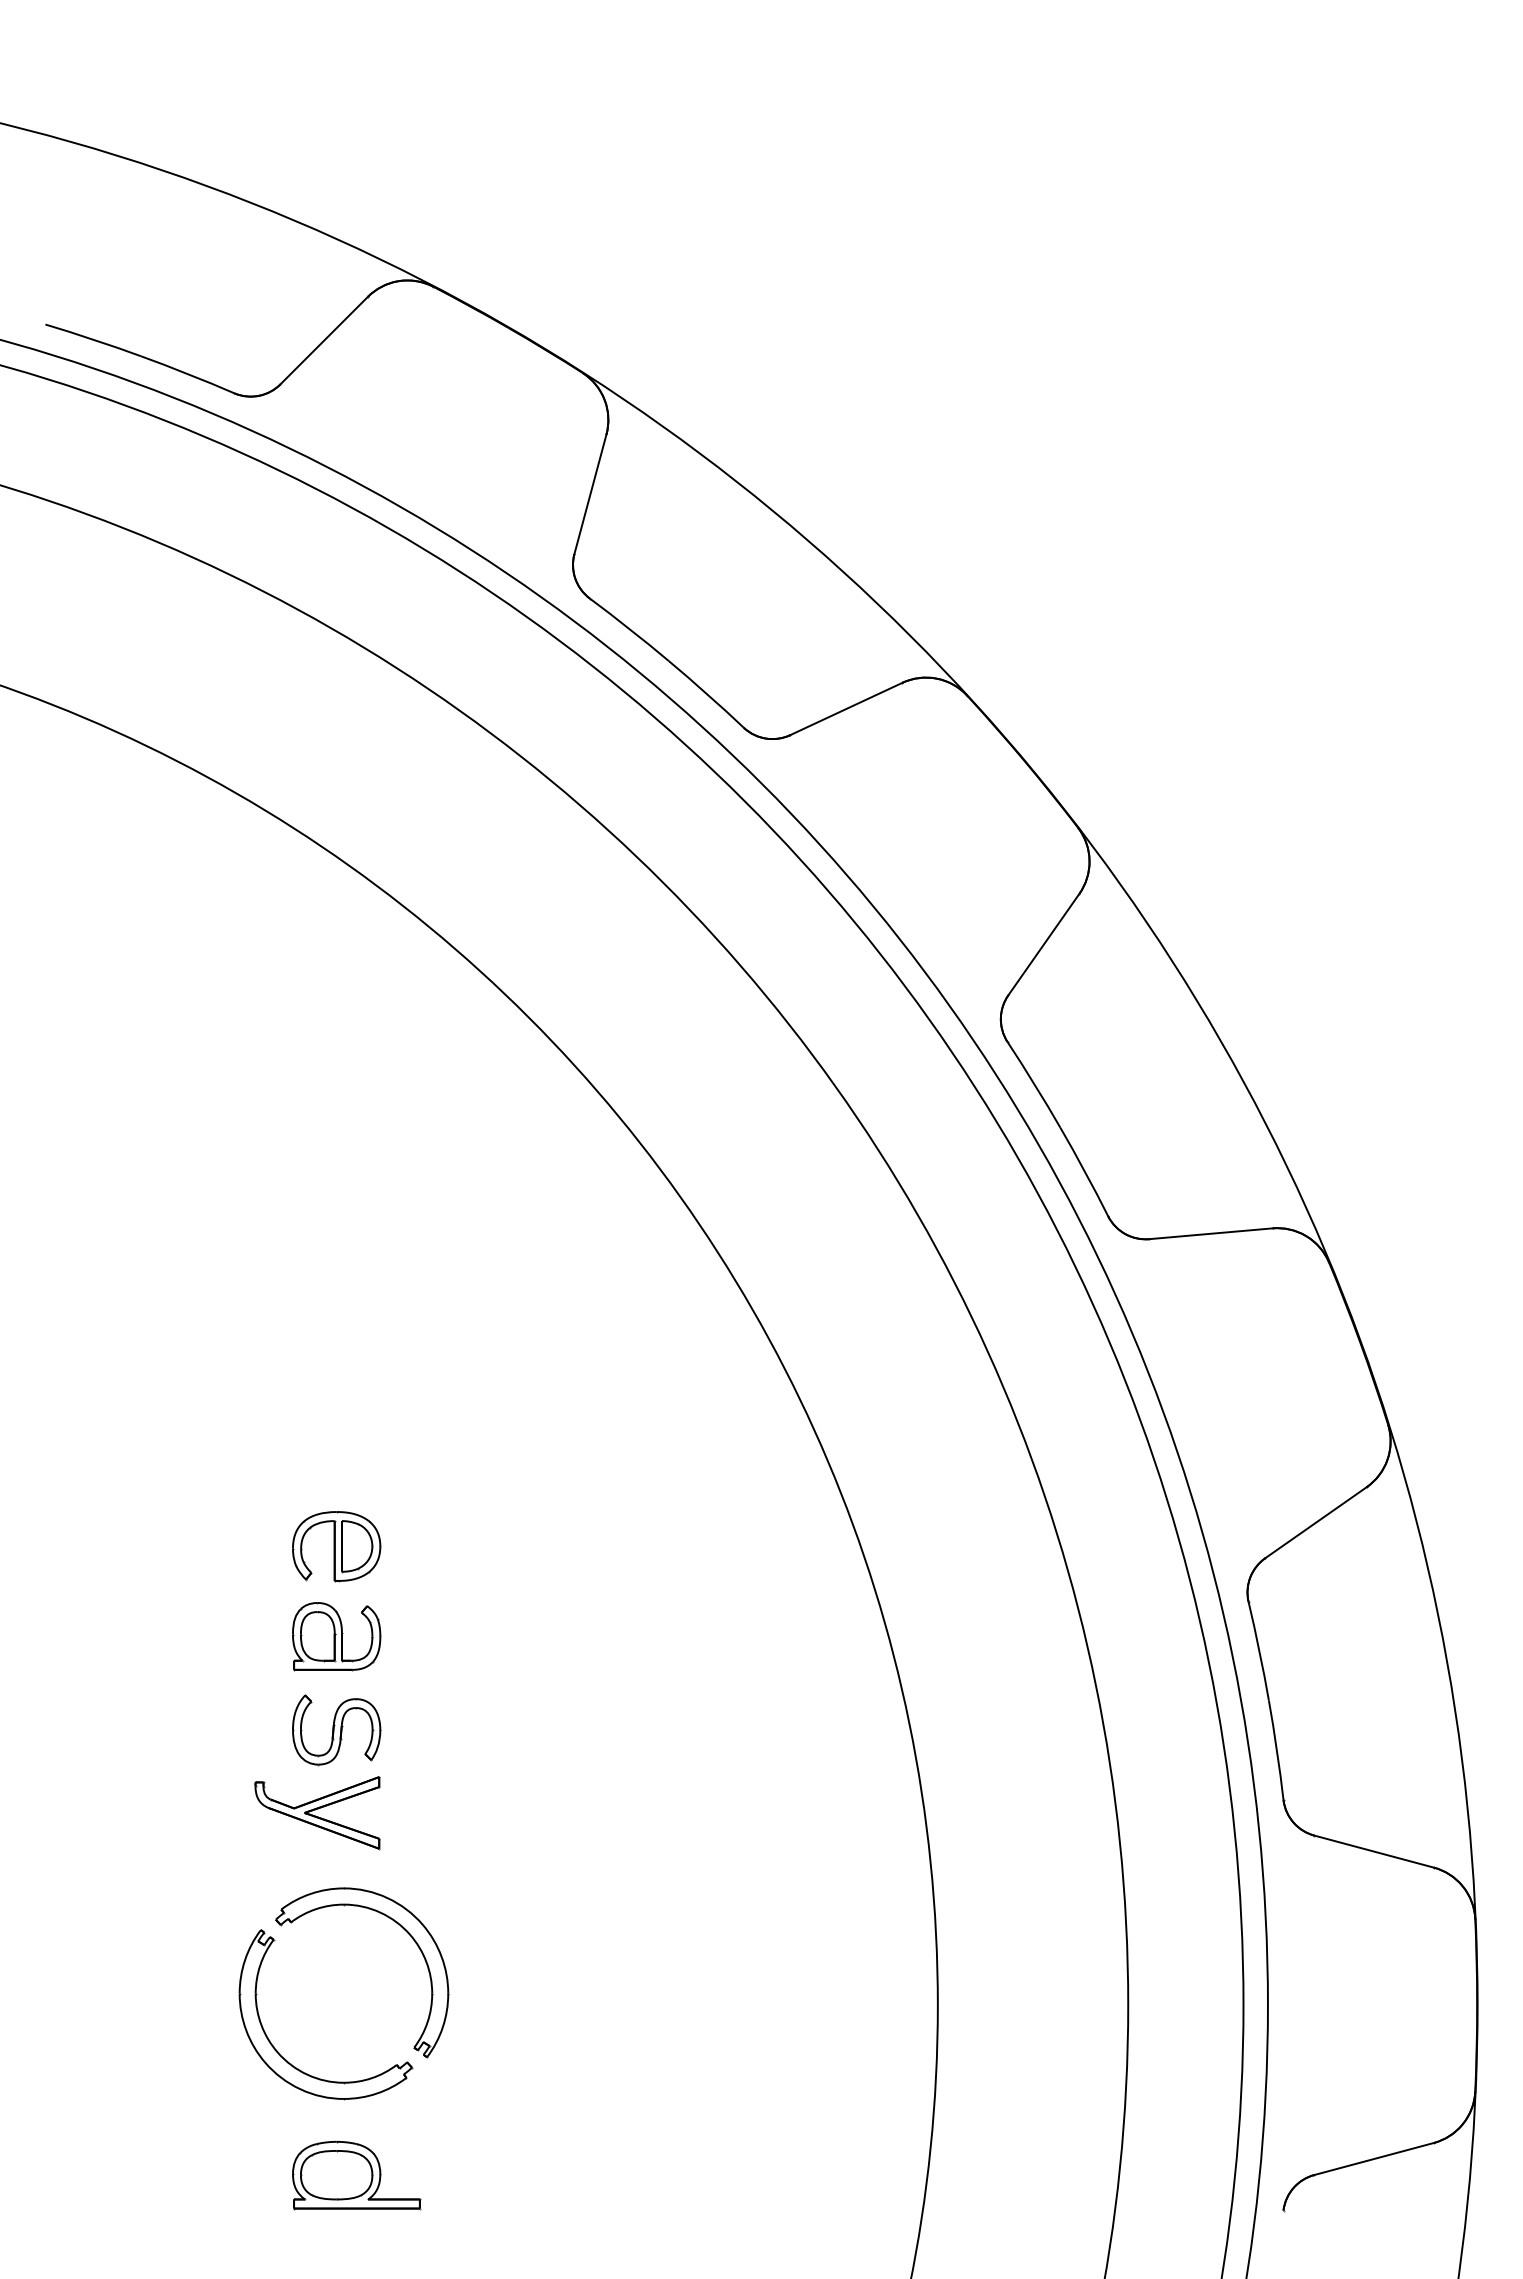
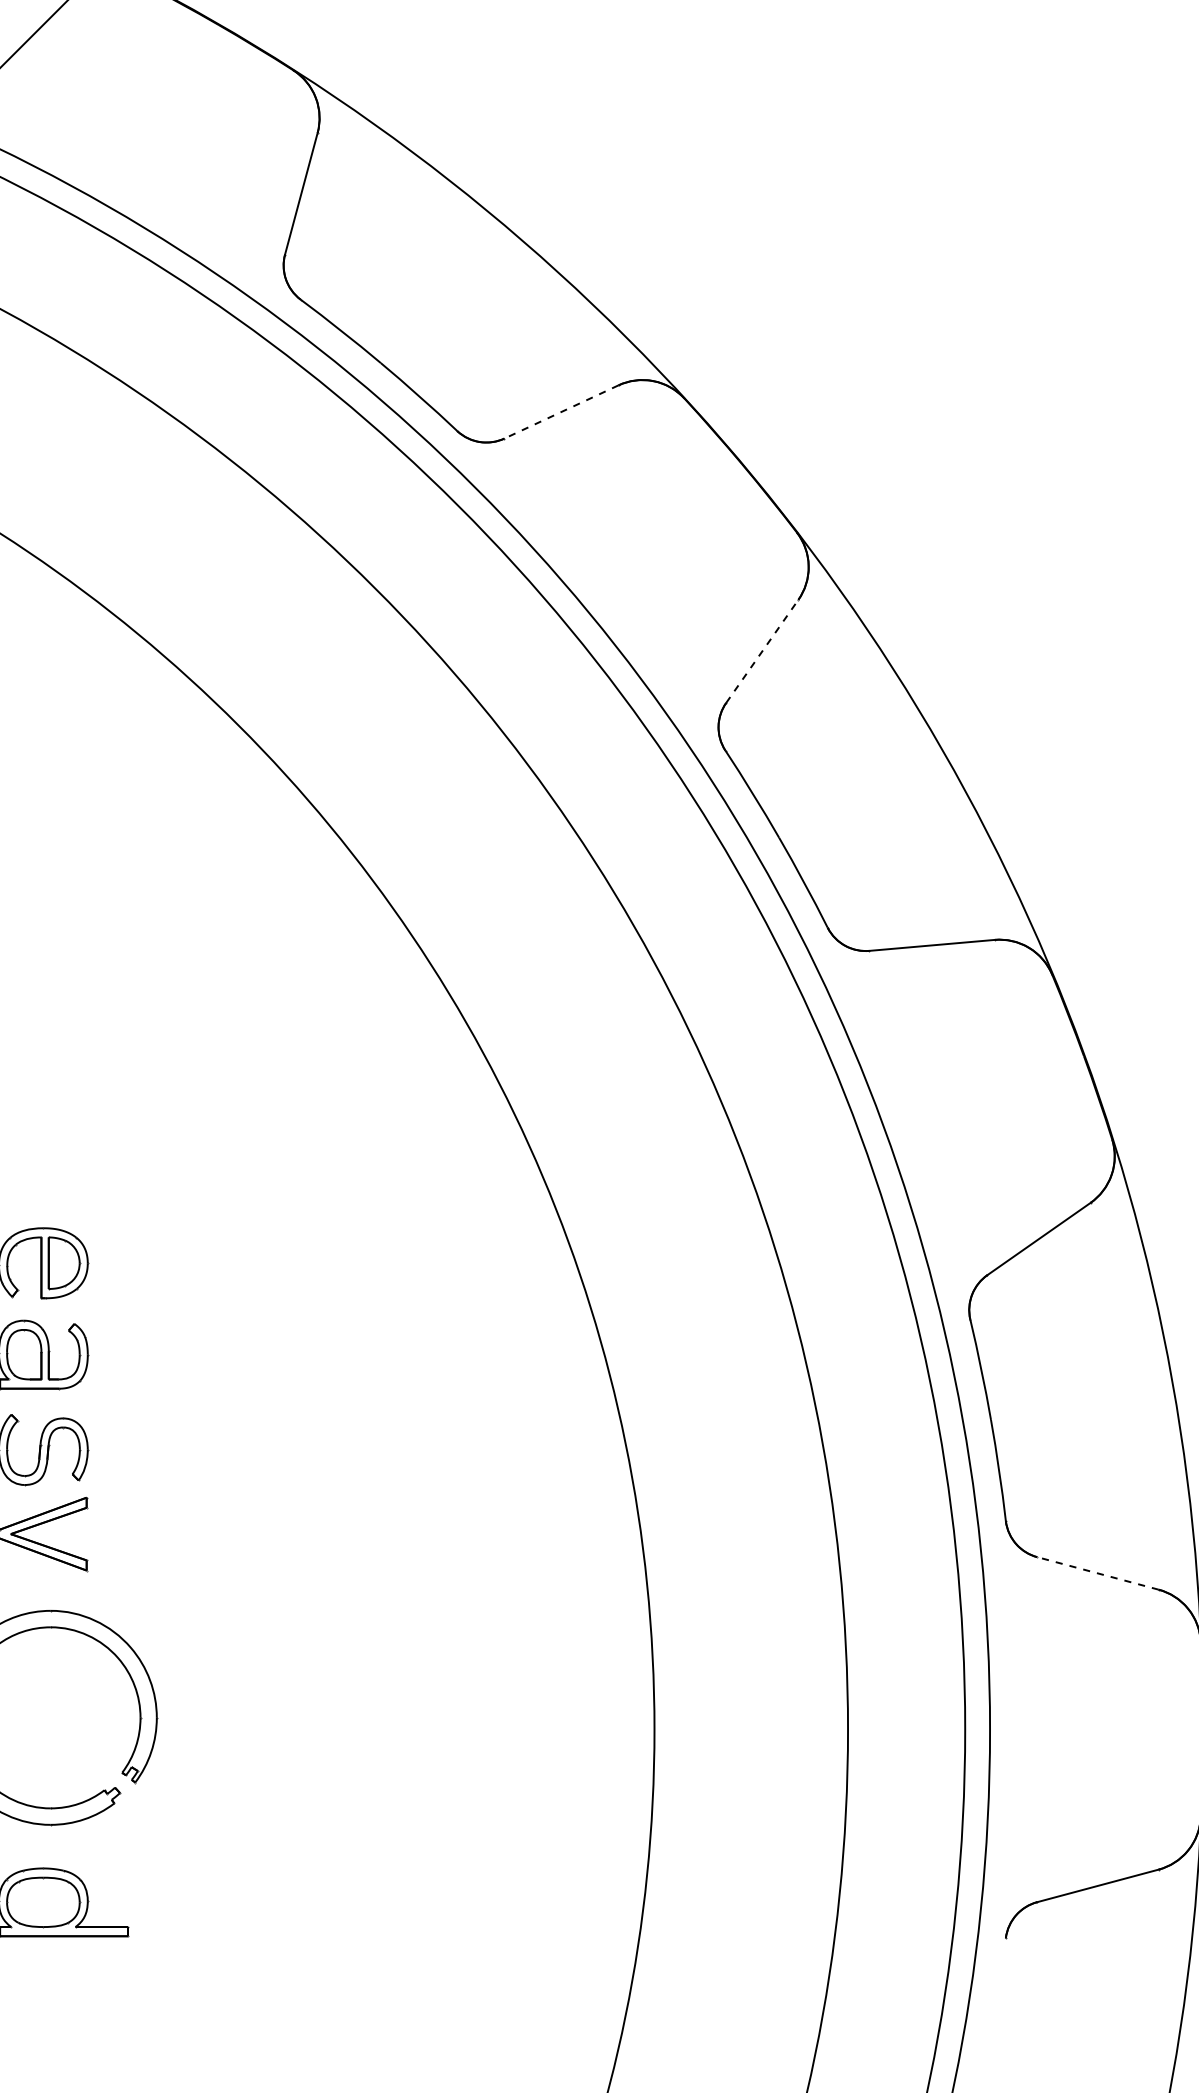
line: (846, 709) -> (561, 412), solid -> dashed
line: (1043, 944) -> (761, 651), solid -> dashed
line: (1374, 1851) -> (1098, 1573), solid -> dashed

